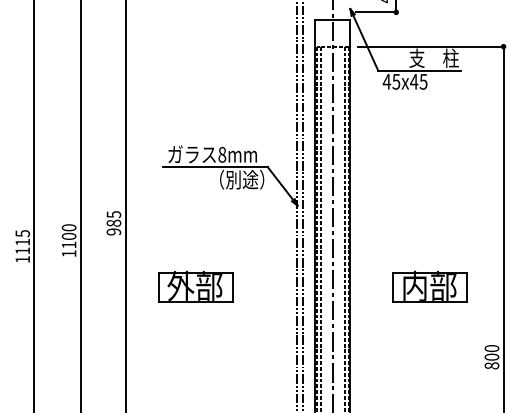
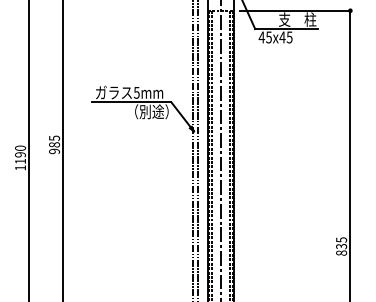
text: (222, 154) -> (136, 92), 8mm -> 5mm
text: (69, 236) -> (20, 154), 1100 -> 1190
part: (195, 286) -> (116, 192), removed
part: (429, 286) -> (294, 192), removed
text: (491, 352) -> (341, 242), 800 -> 835

